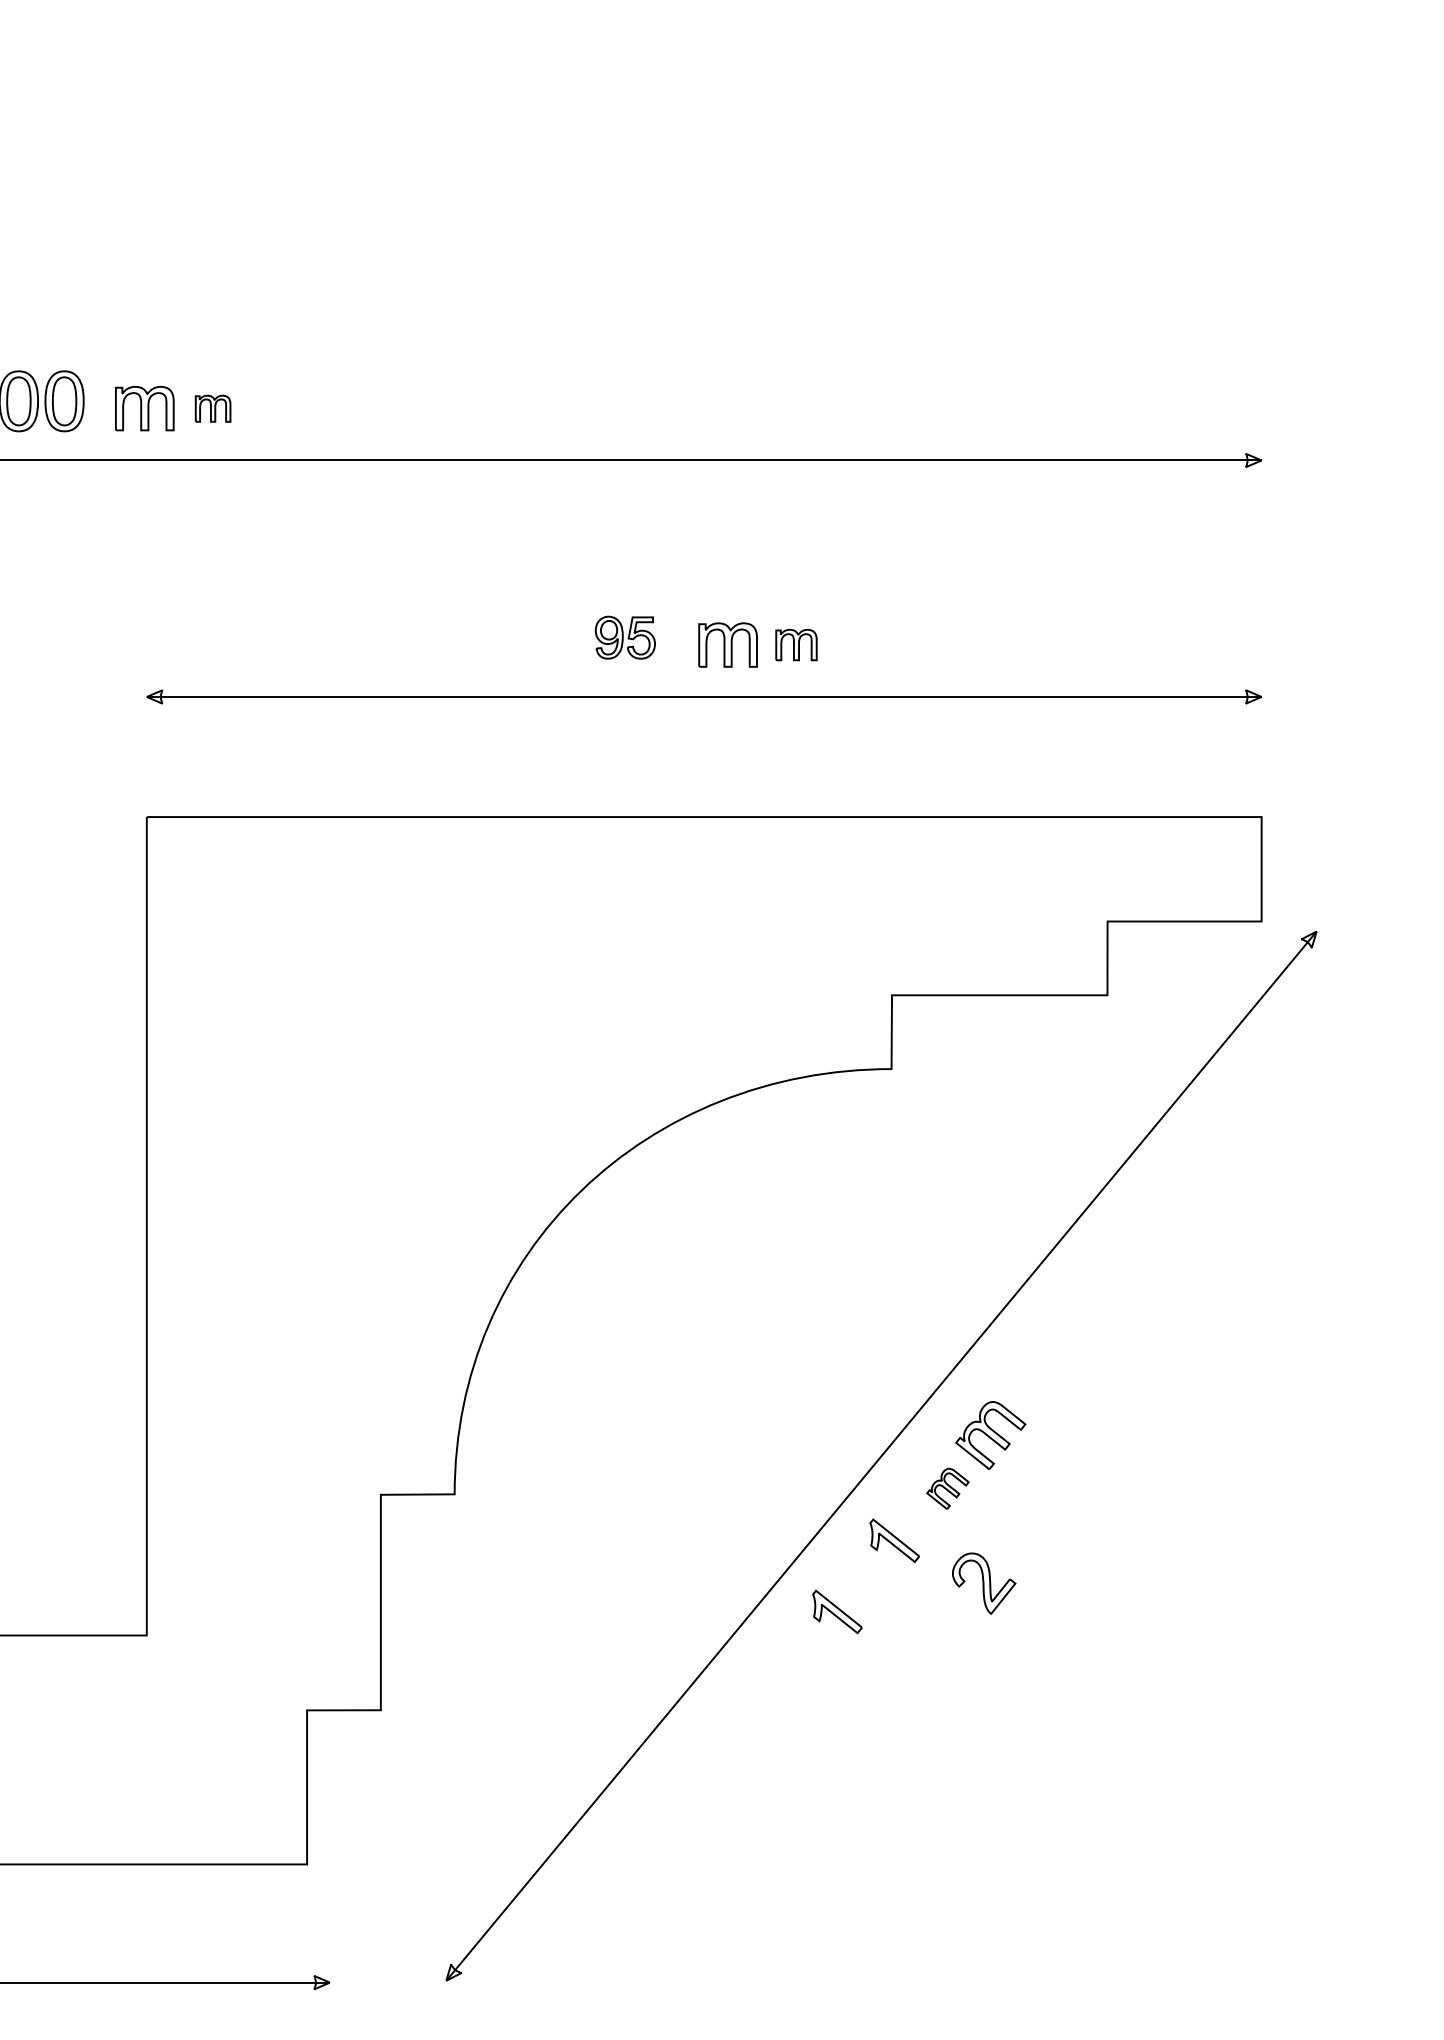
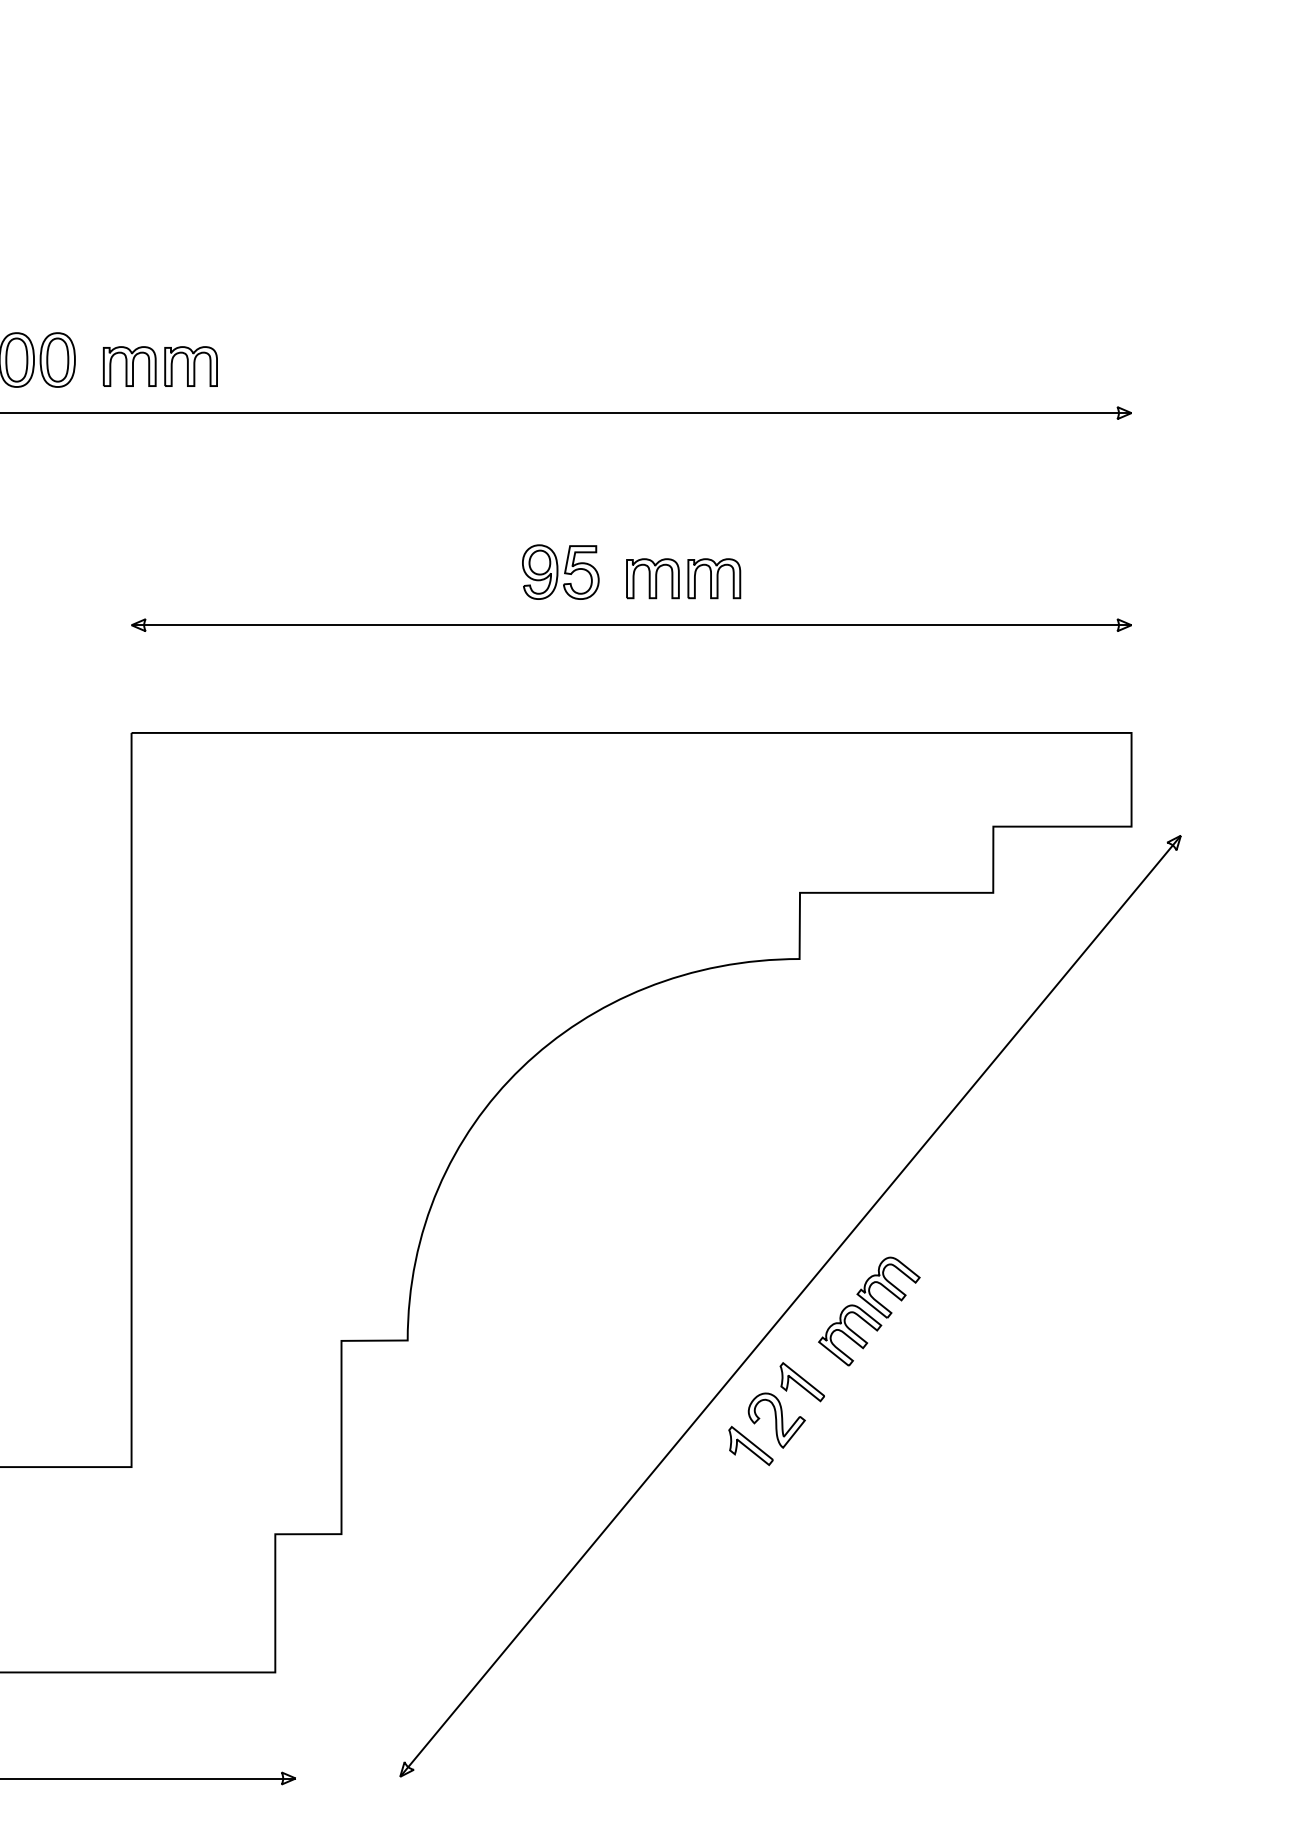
part: (212, 408) -> (190, 366), size x1.67
part: (625, 637) -> (560, 571), size x1.43
part: (796, 644) -> (714, 578), size x1.43
part: (947, 1488) -> (849, 1335), size x1.67
part: (984, 1583) -> (777, 1420), moved

